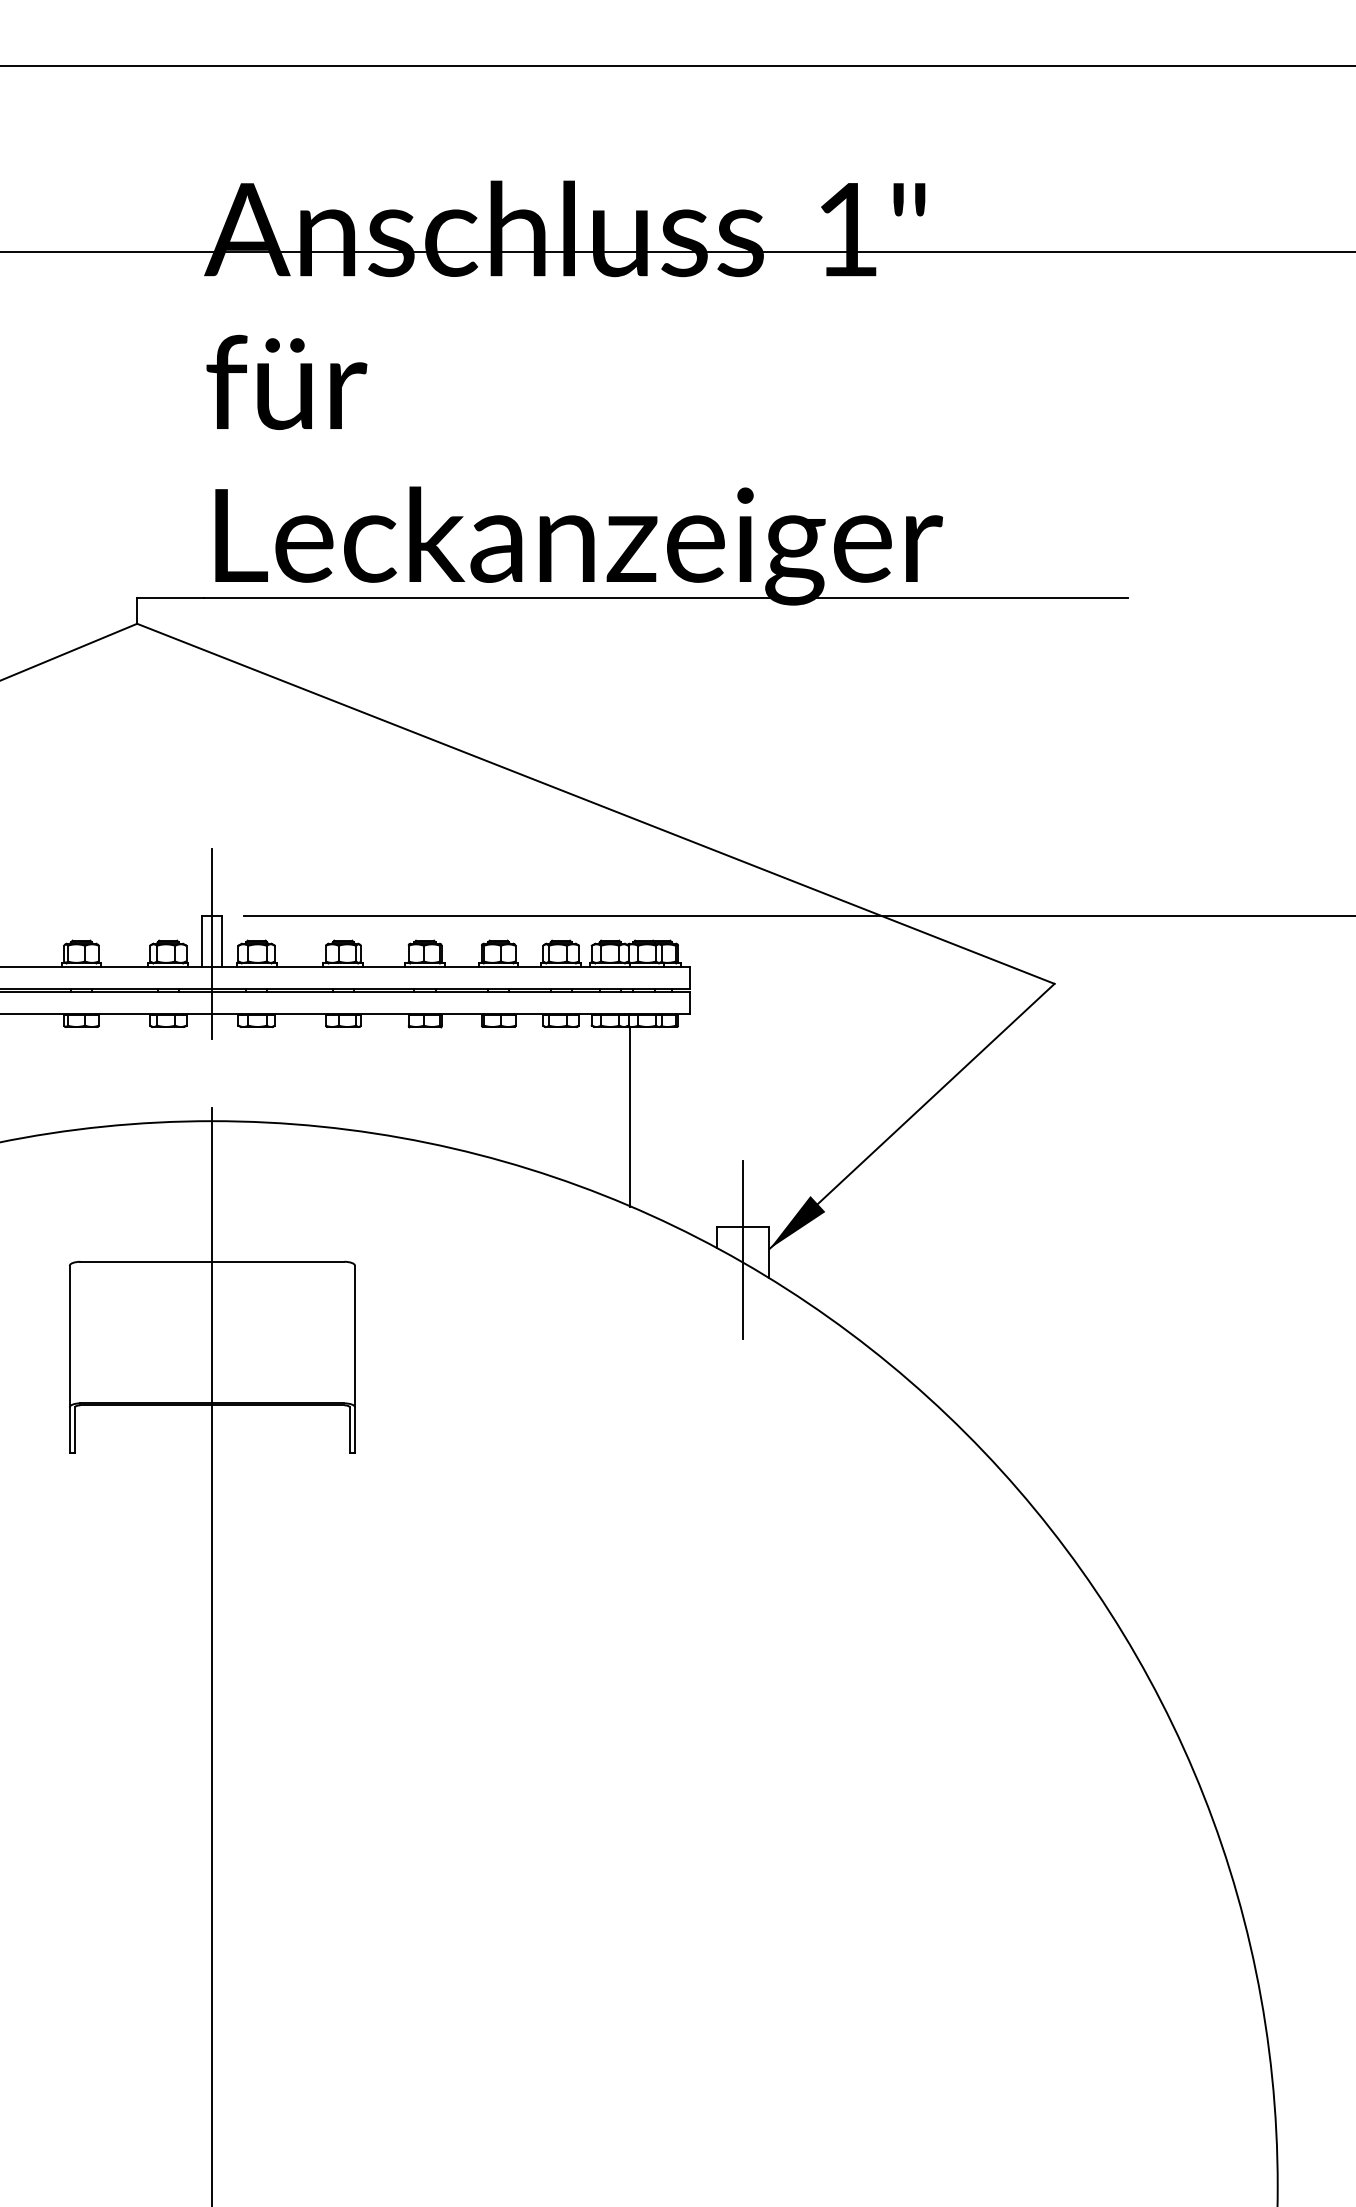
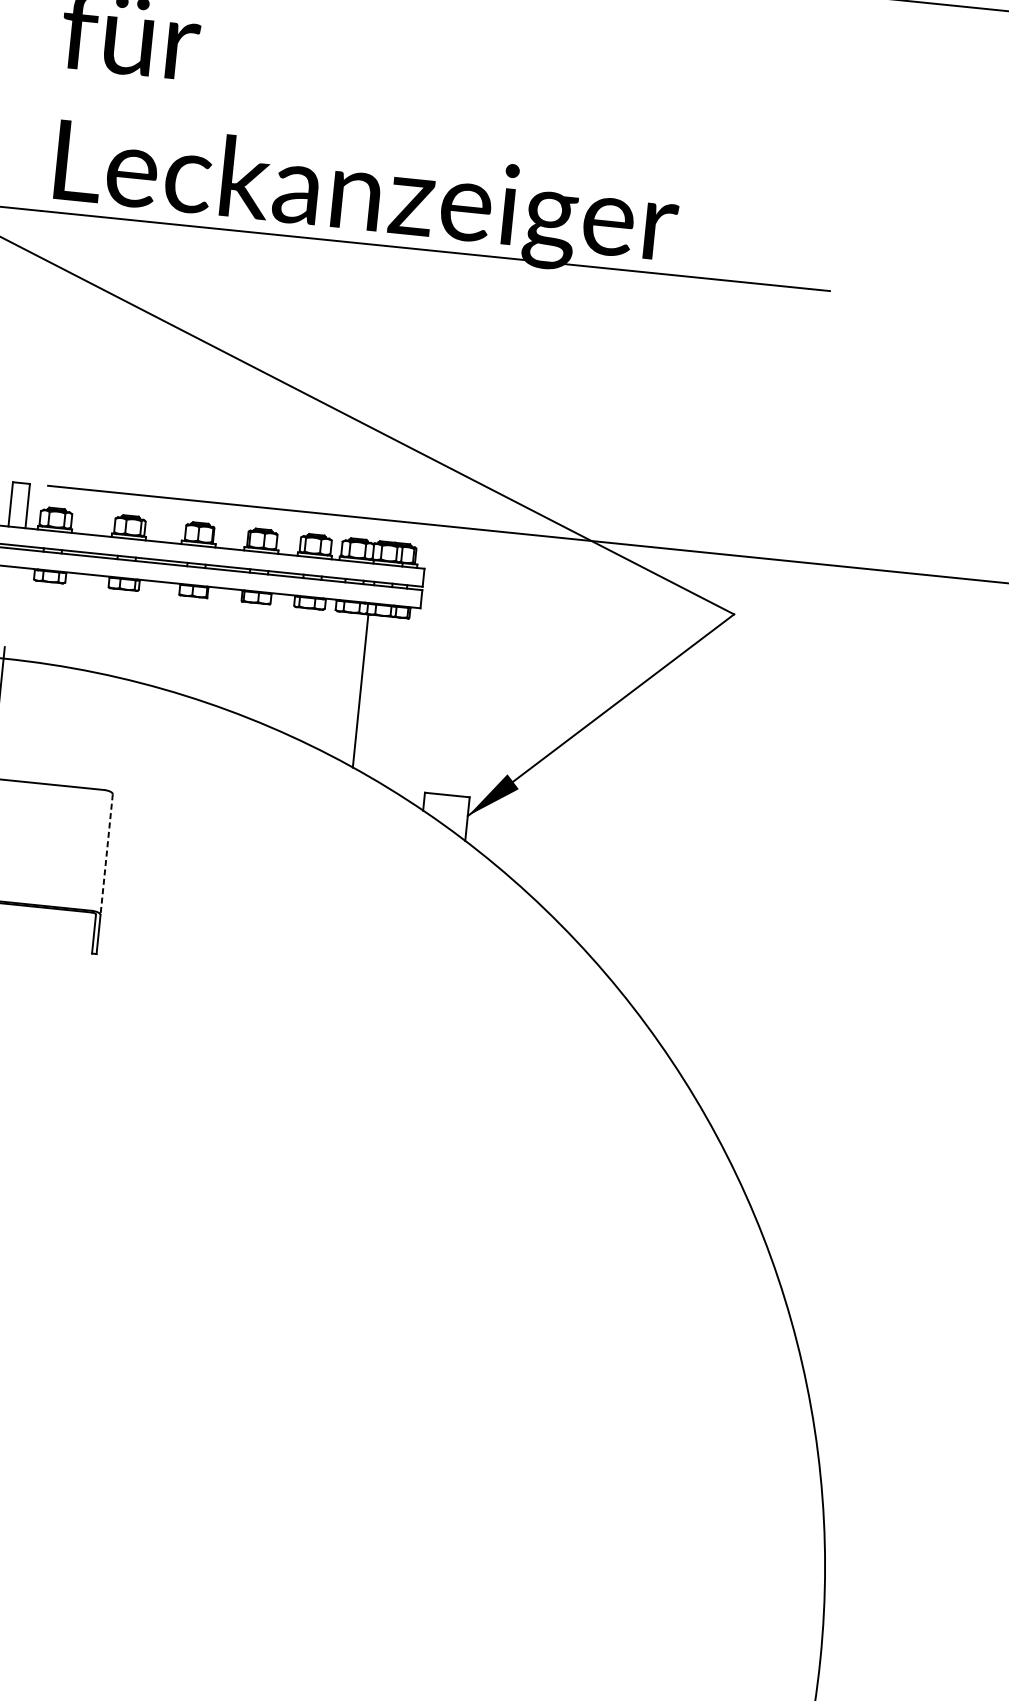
line: (212, 943) -> (19, 506), removed
line: (743, 1249) -> (445, 814), removed
line: (355, 1336) -> (107, 854), solid -> dashed

